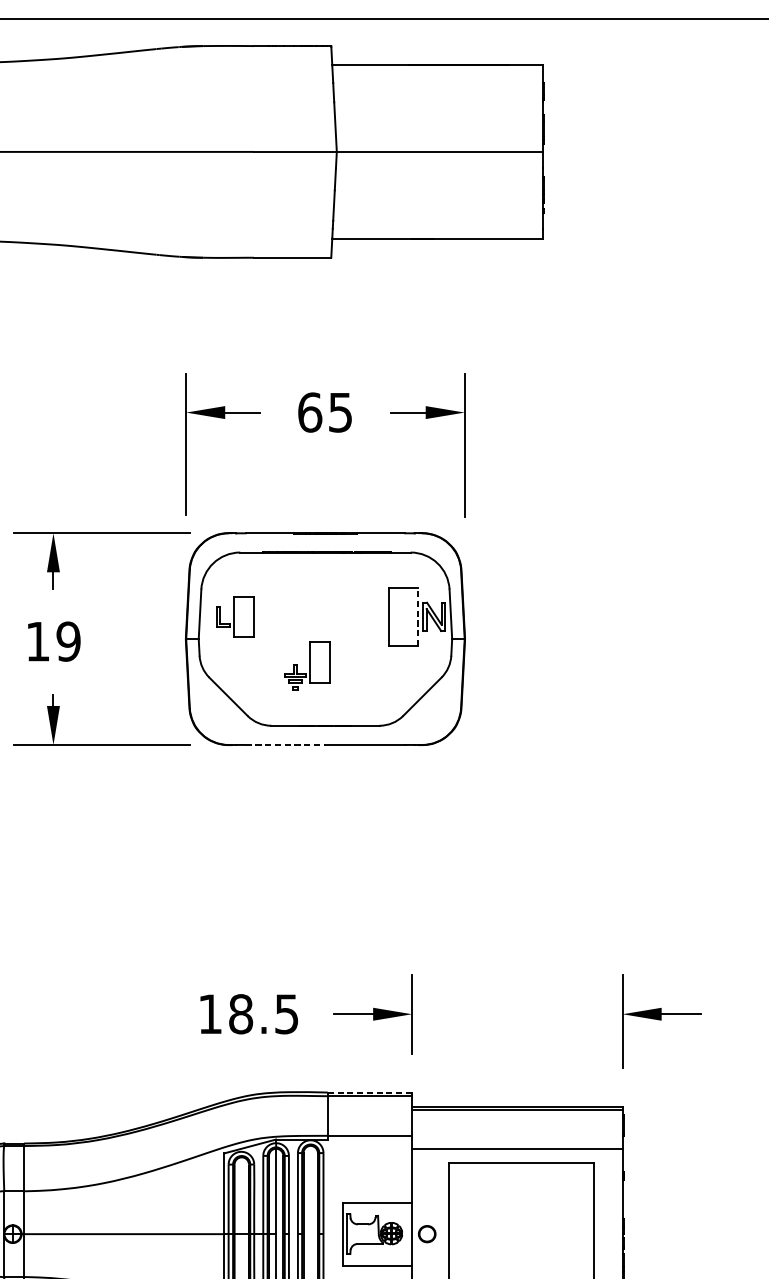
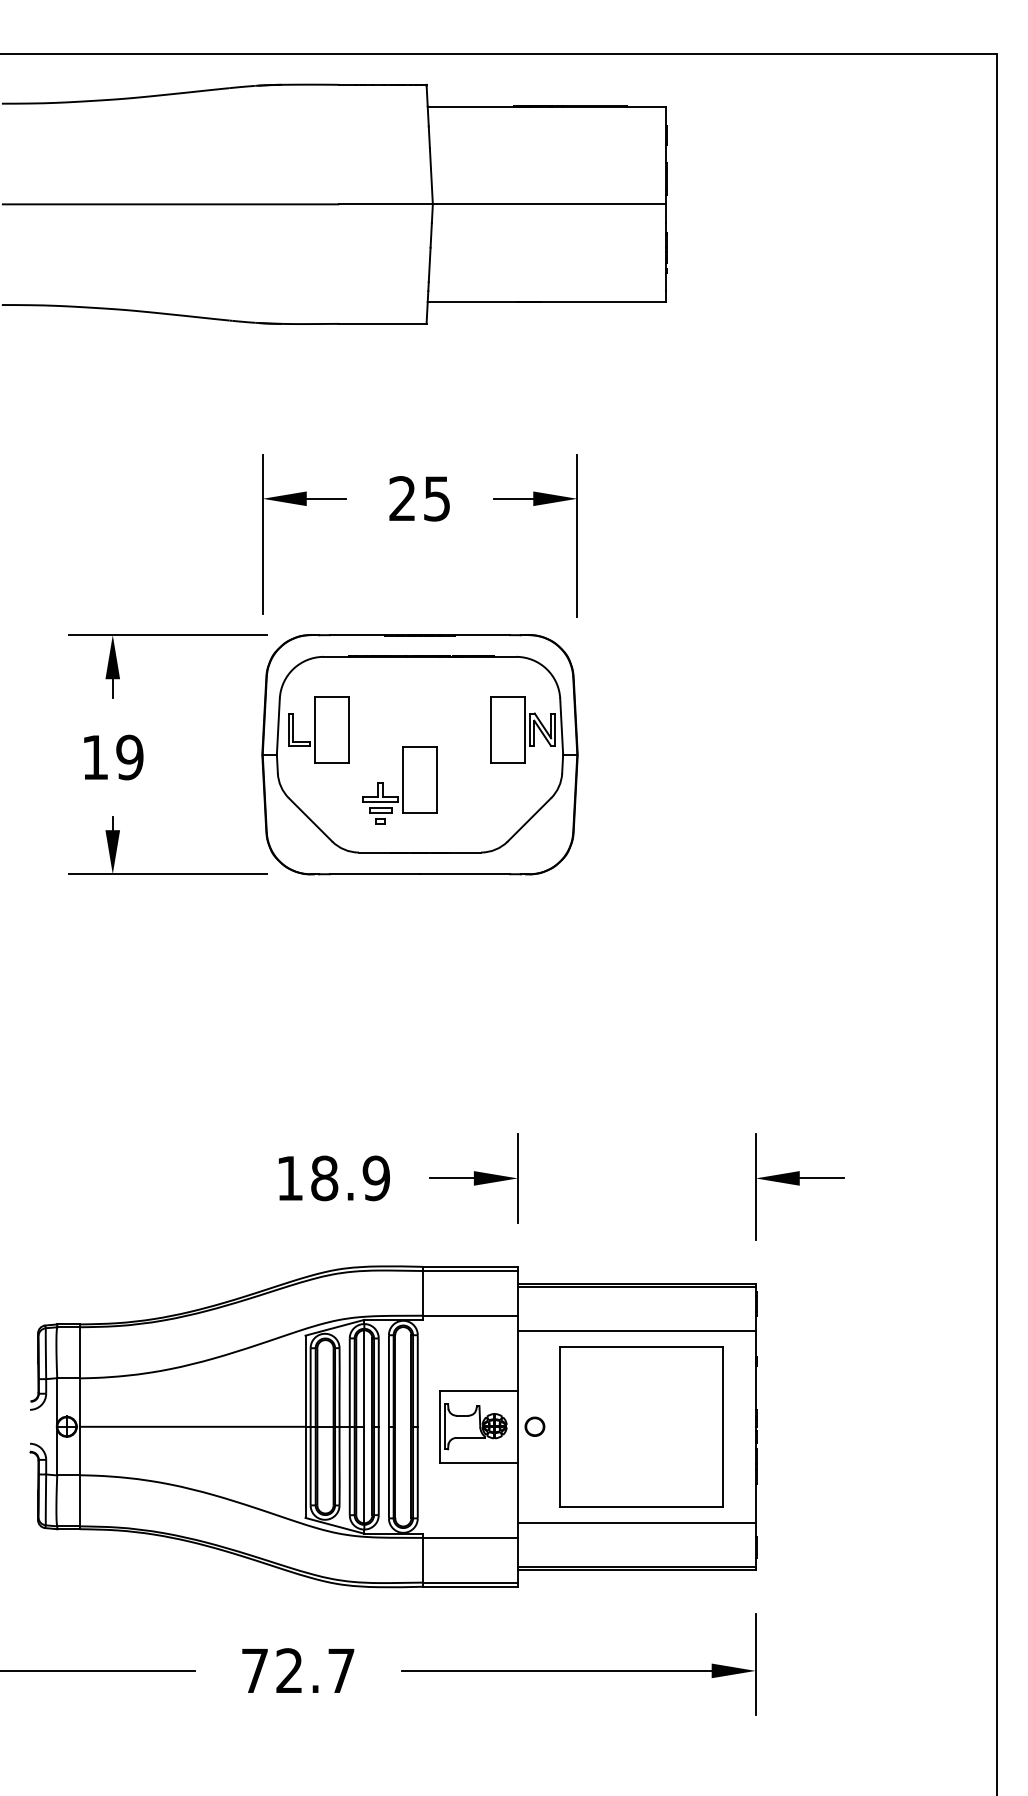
text: (309, 412) -> (402, 498), 65 -> 25
part: (235, 616) -> (318, 729), size x1.43
line: (417, 616) -> (524, 729), dashed -> solid
part: (307, 666) -> (399, 785), size x1.43
line: (286, 745) -> (375, 874), dashed -> solid
text: (286, 1013) -> (375, 1177), 18.5 -> 18.9
line: (370, 1092) -> (470, 1266), dashed -> solid

